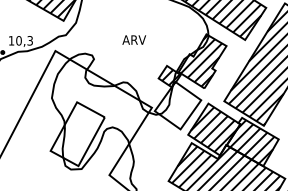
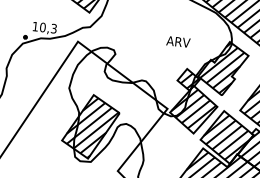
text: (134, 39) -> (178, 41), moved
hatch: (177, 104) -> (193, 108), added
hatch: (78, 135) -> (91, 128), added

